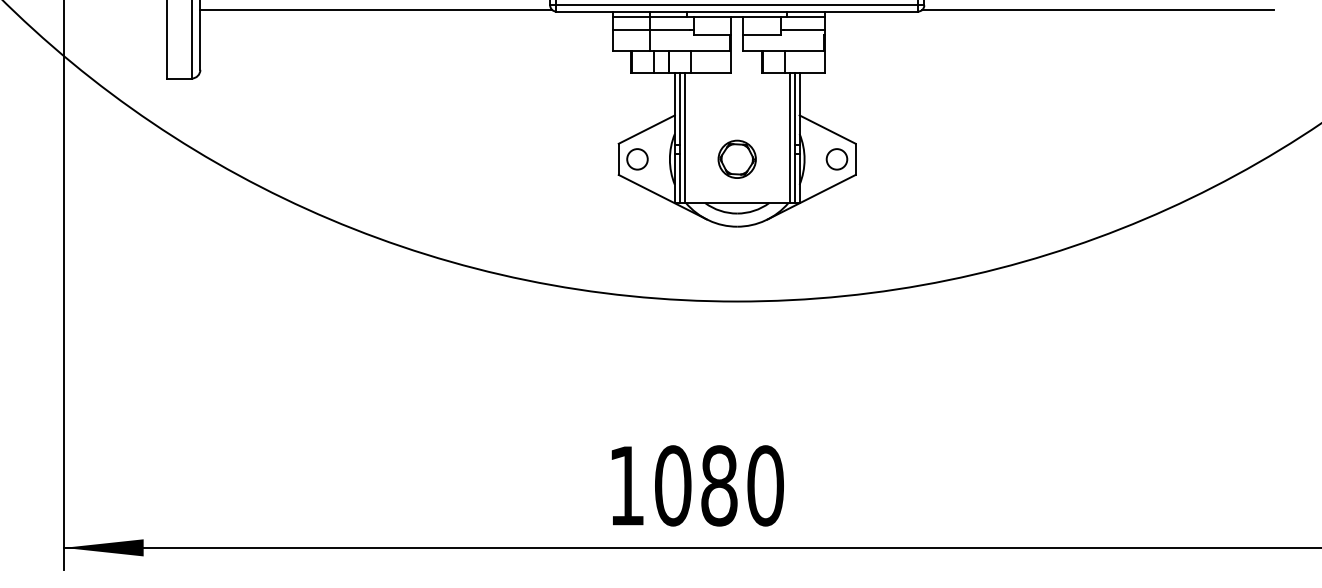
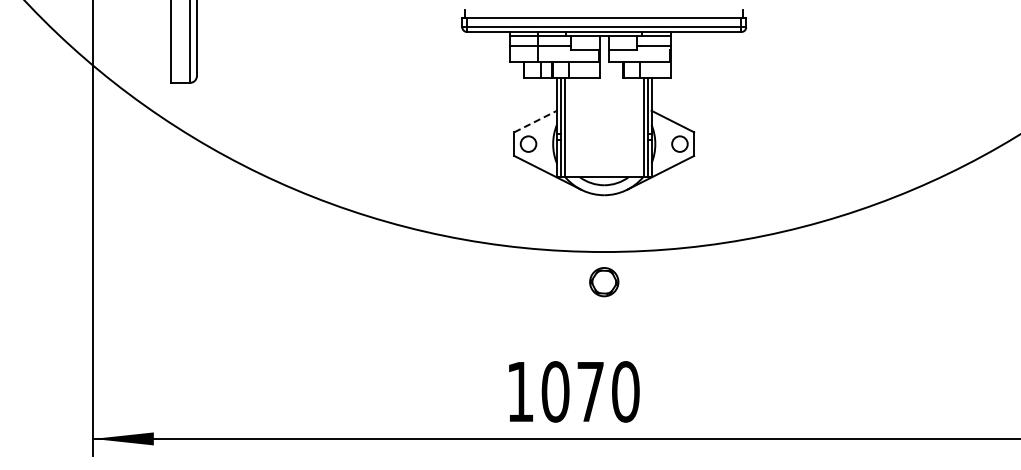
line: (375, 9) -> (329, 30), removed
line: (1097, 9) -> (877, 30), removed
line: (646, 129) -> (535, 121), solid -> dashed
part: (737, 159) -> (604, 282), moved
text: (719, 485) -> (590, 391), 1080 -> 1070

